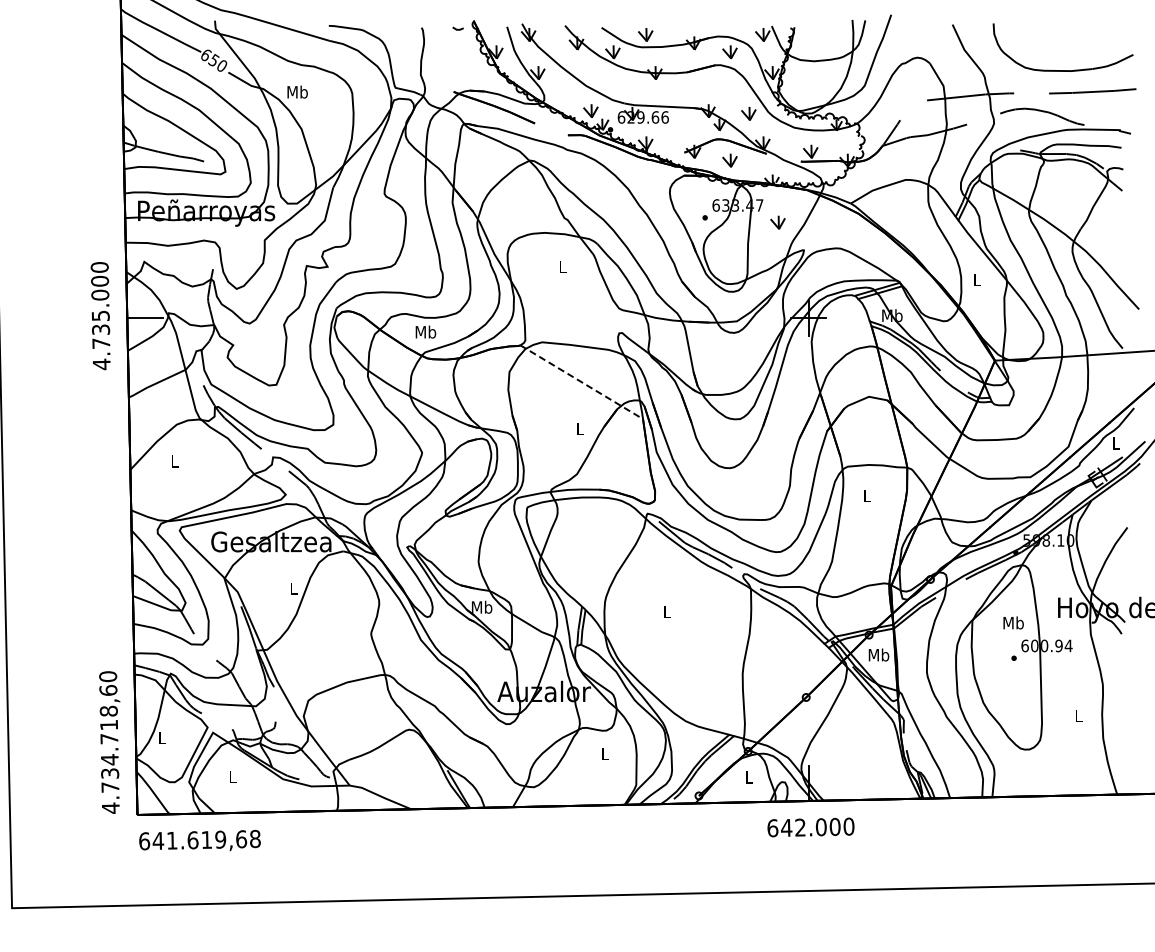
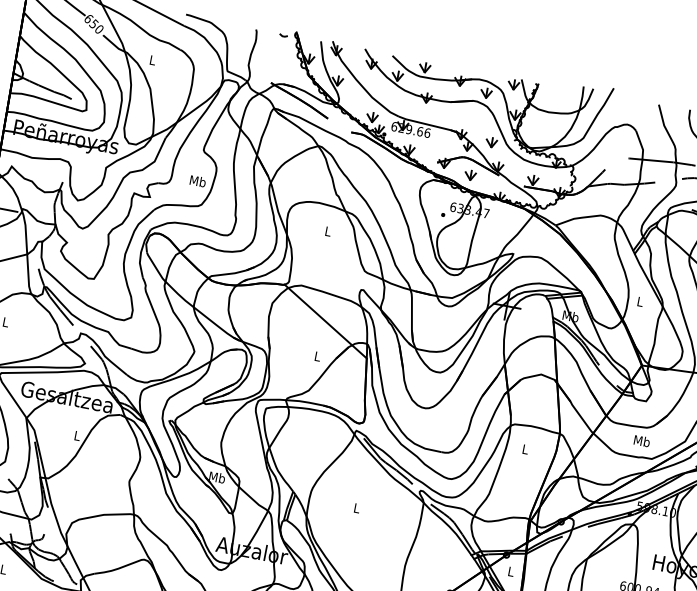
text: (297, 91) -> (152, 59), Mb -> L
part: (777, 222) -> (497, 229), removed
text: (425, 331) -> (197, 180), moved
line: (581, 382) -> (325, 321), dashed -> solid
text: (1013, 622) -> (642, 440), moved
text: (878, 654) -> (510, 571), Mb -> L

